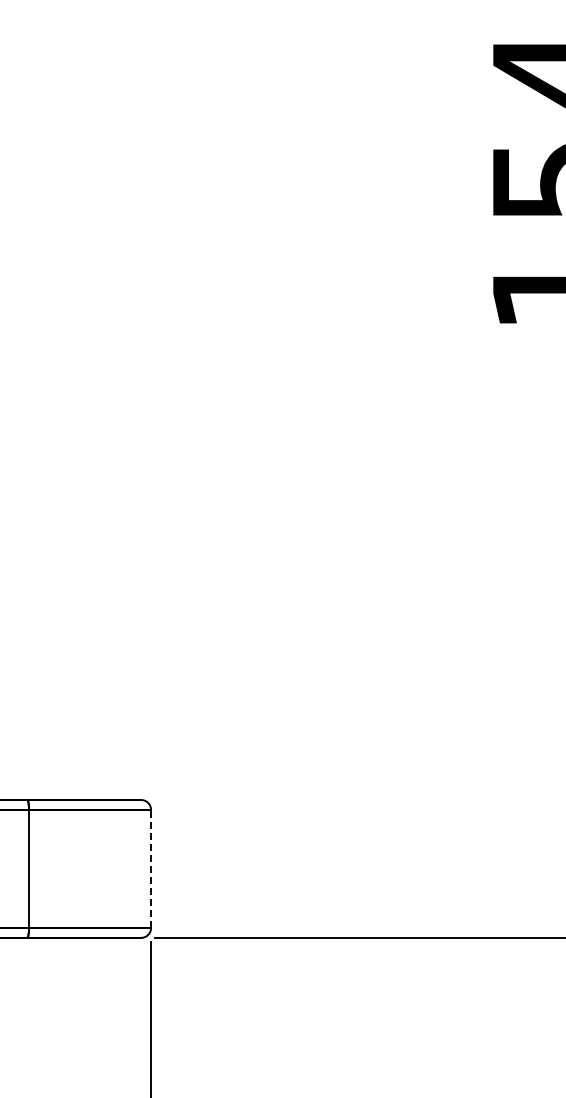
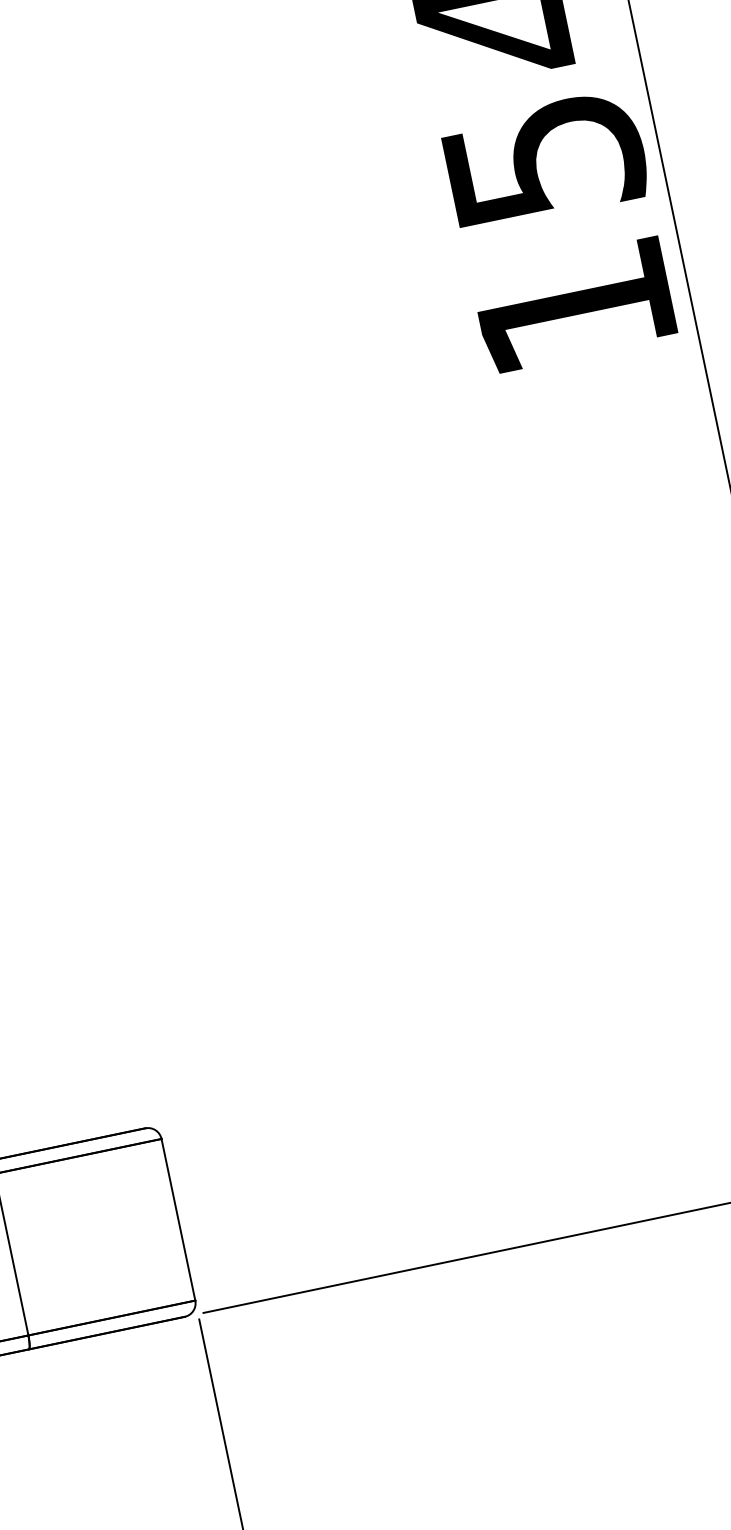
line: (151, 868) -> (178, 1219), dashed -> solid

